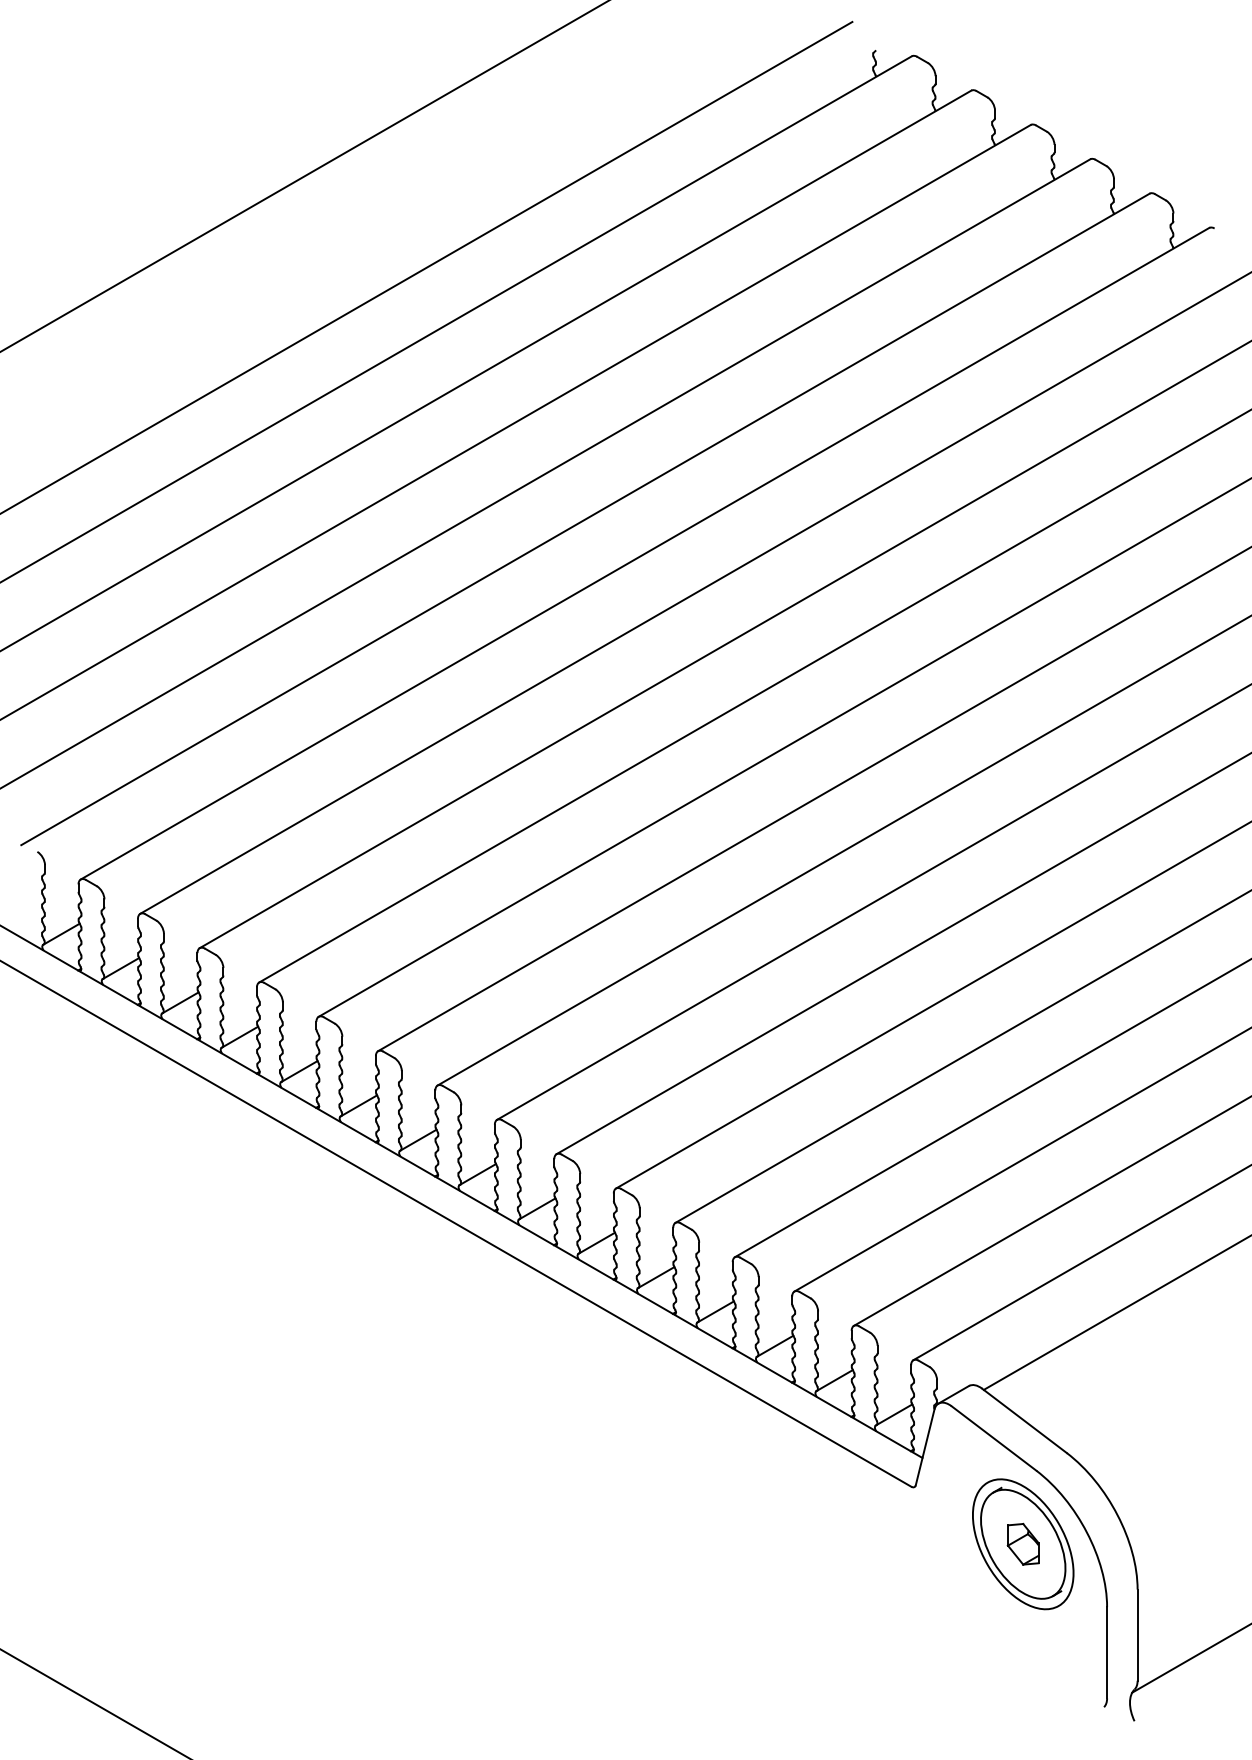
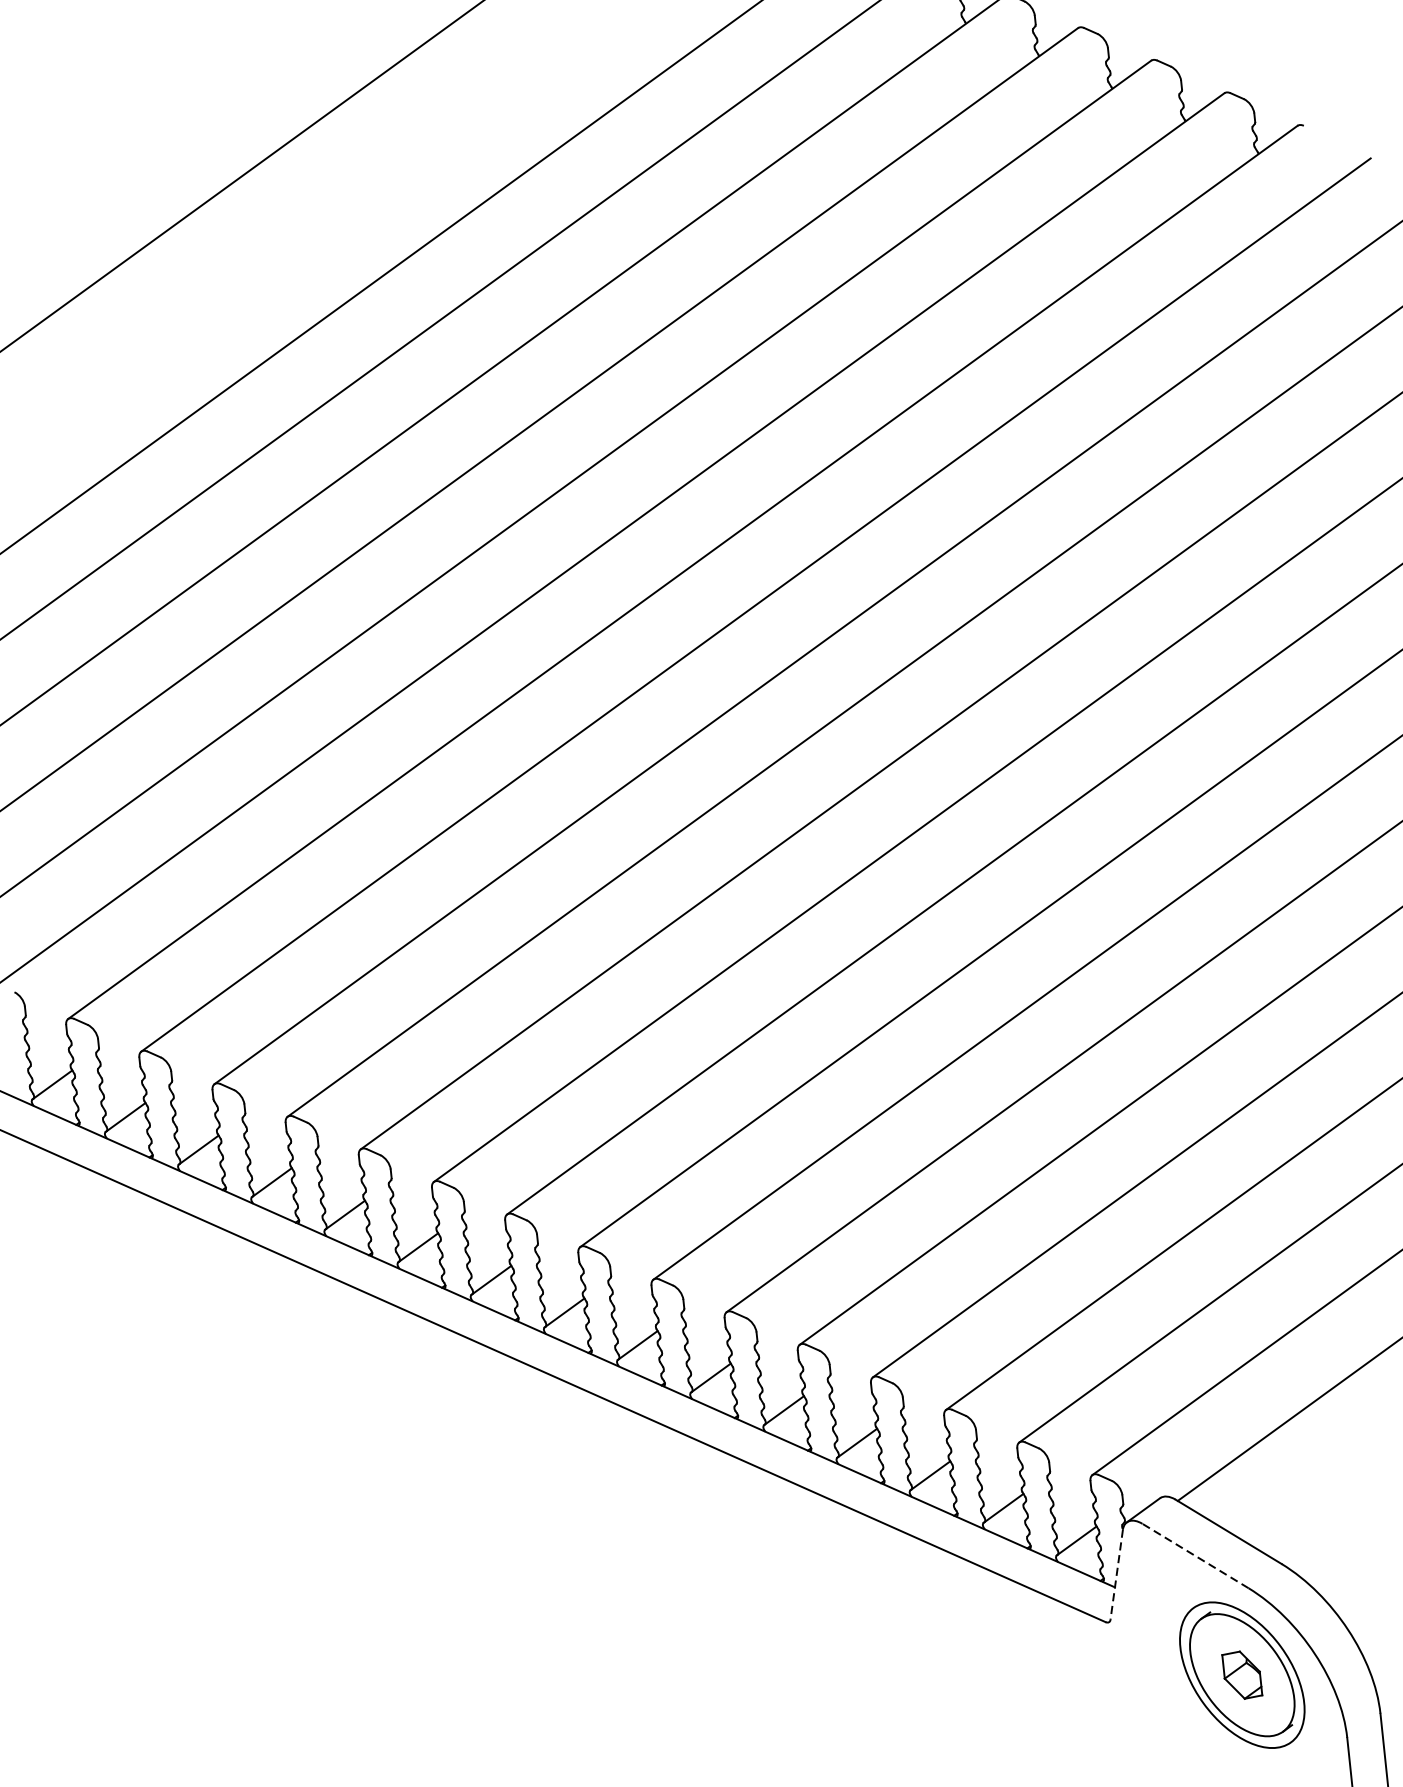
line: (993, 1438) -> (1194, 1556), solid -> dashed
line: (925, 1447) -> (1117, 1574), solid -> dashed

